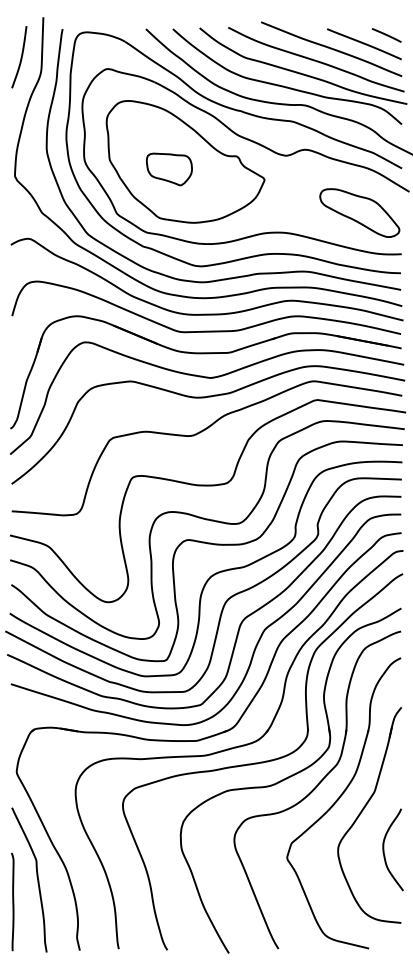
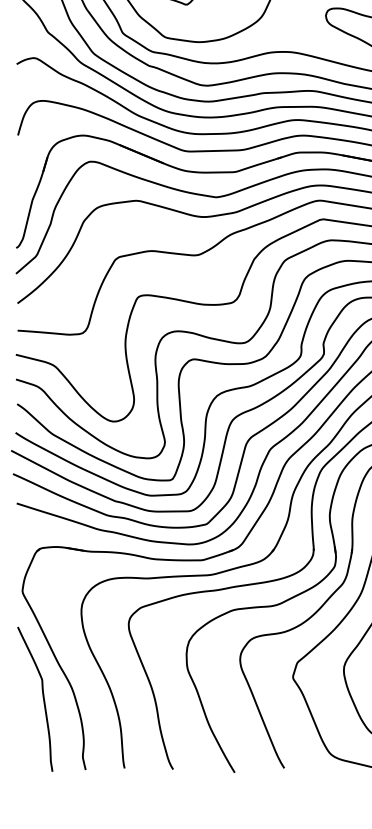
line: (12, 901) -> (18, 720), removed

